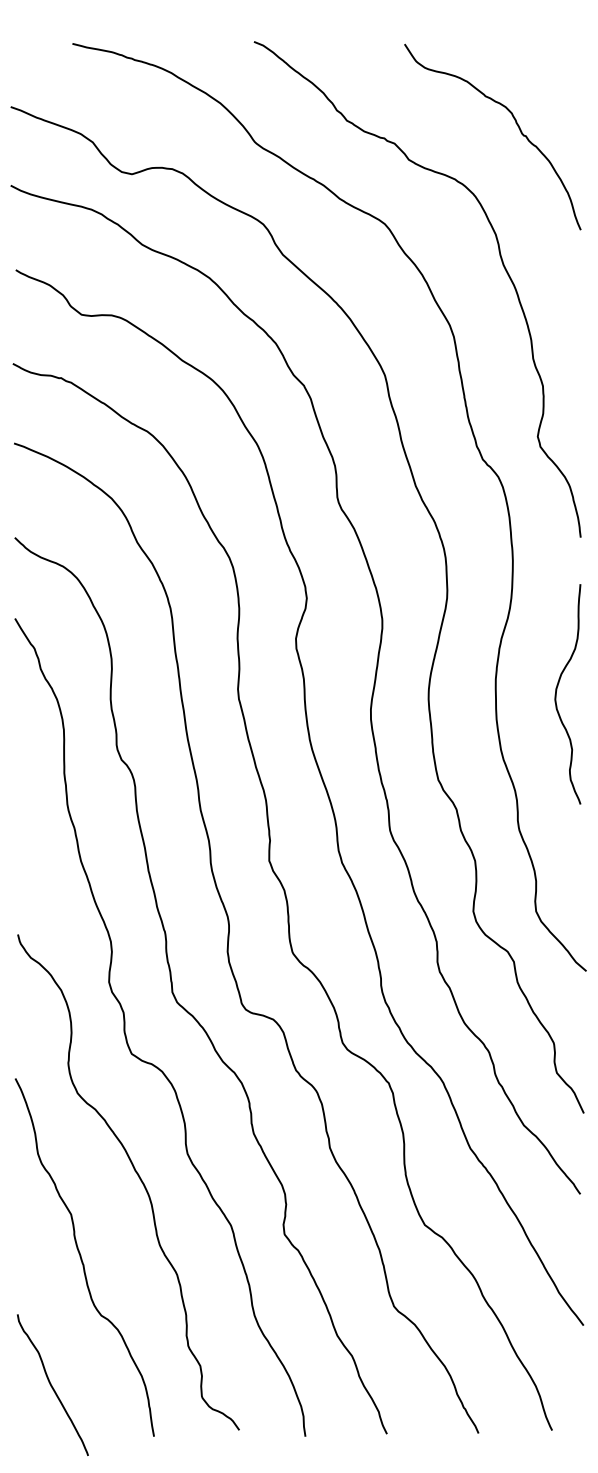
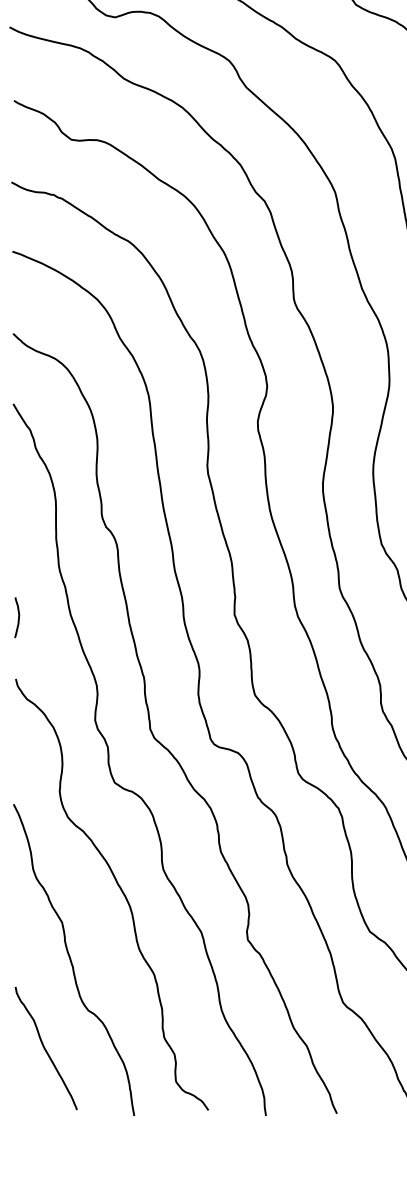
curve: (20, 863) -> (18, 617), added
curve: (51, 1384) -> (45, 1047), moved

